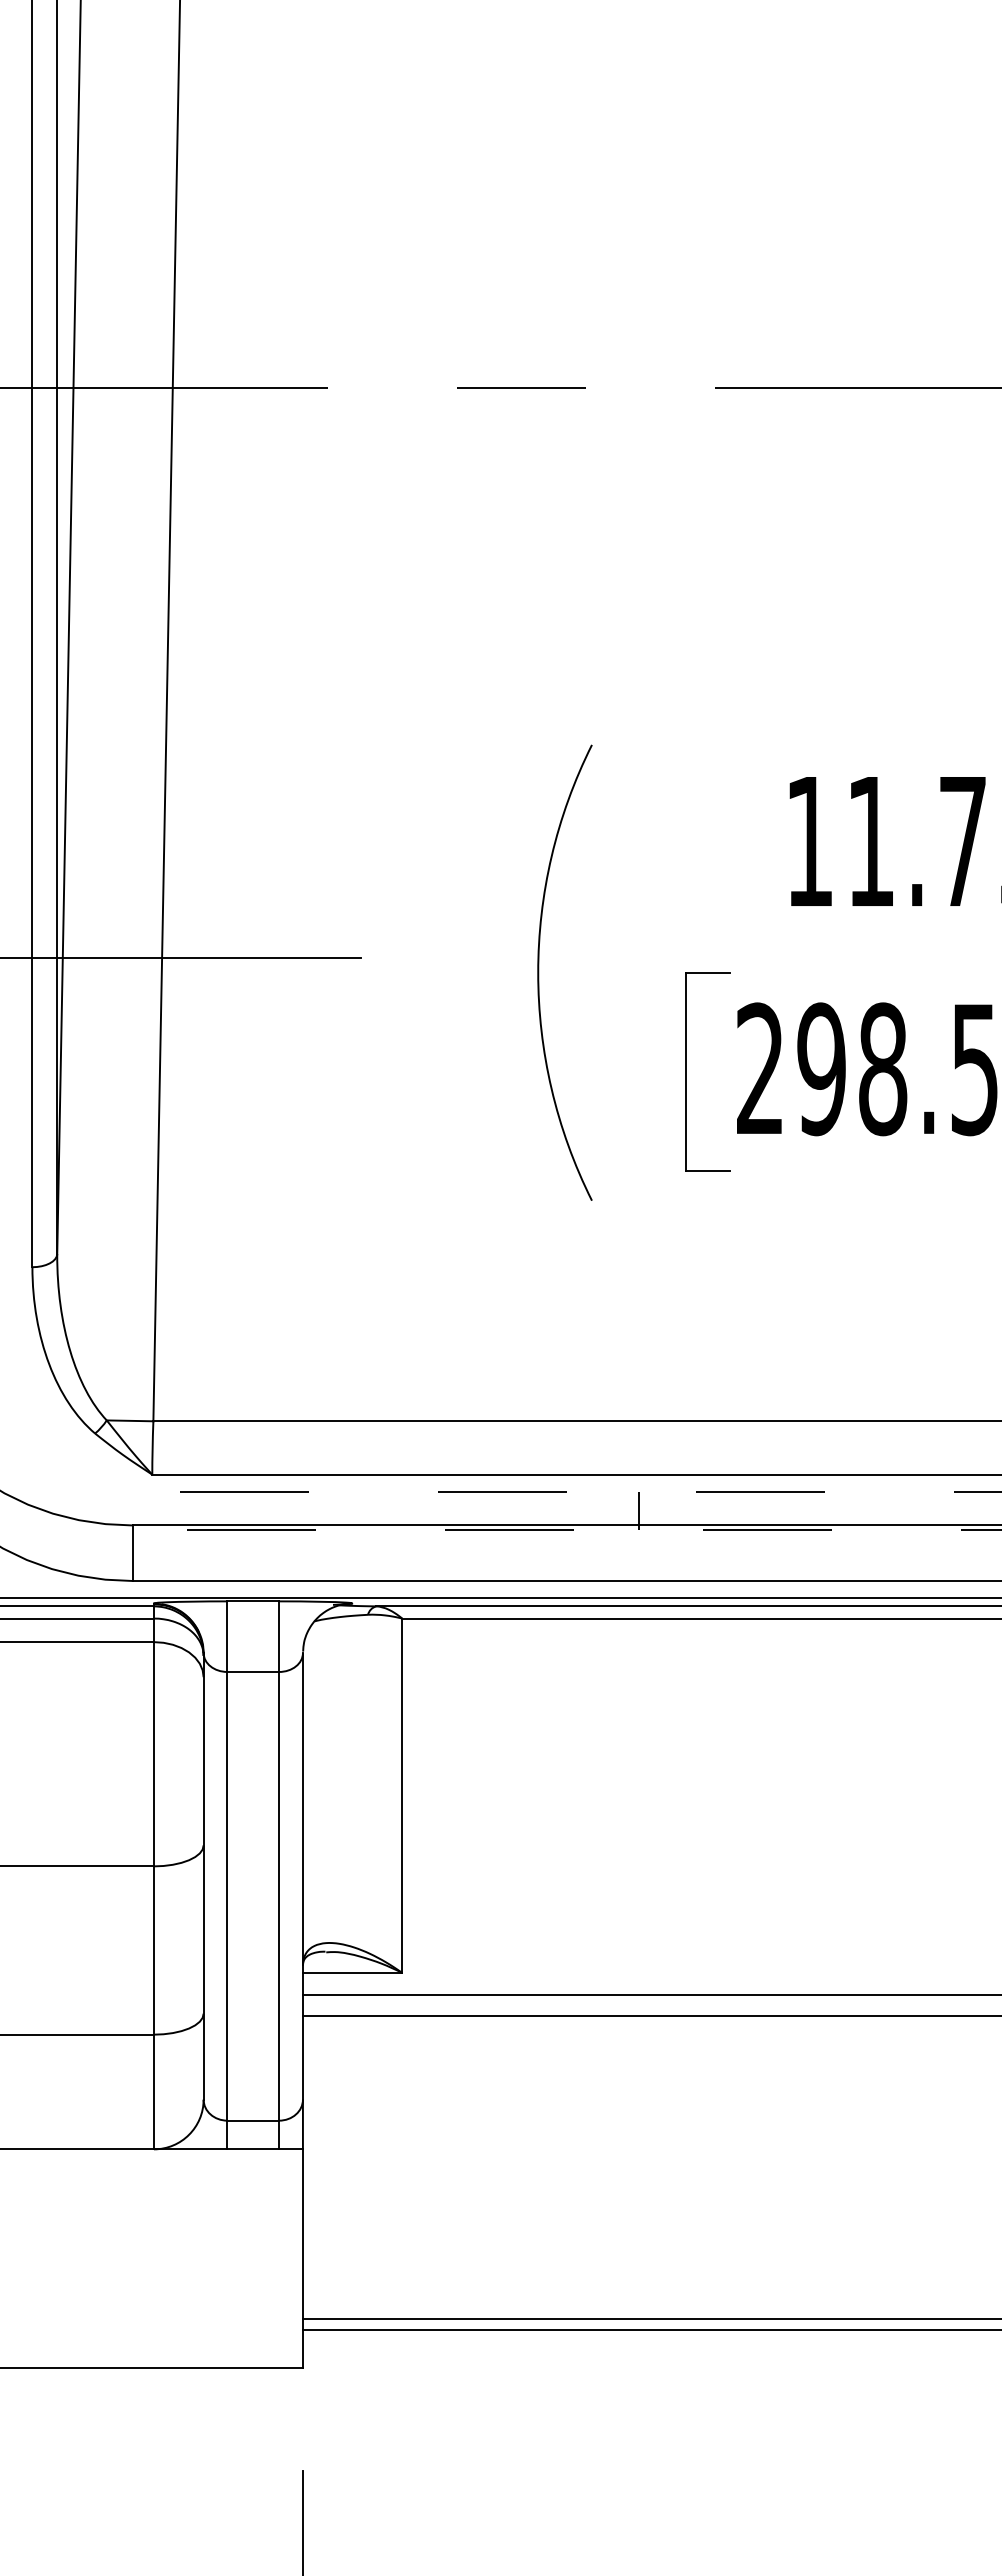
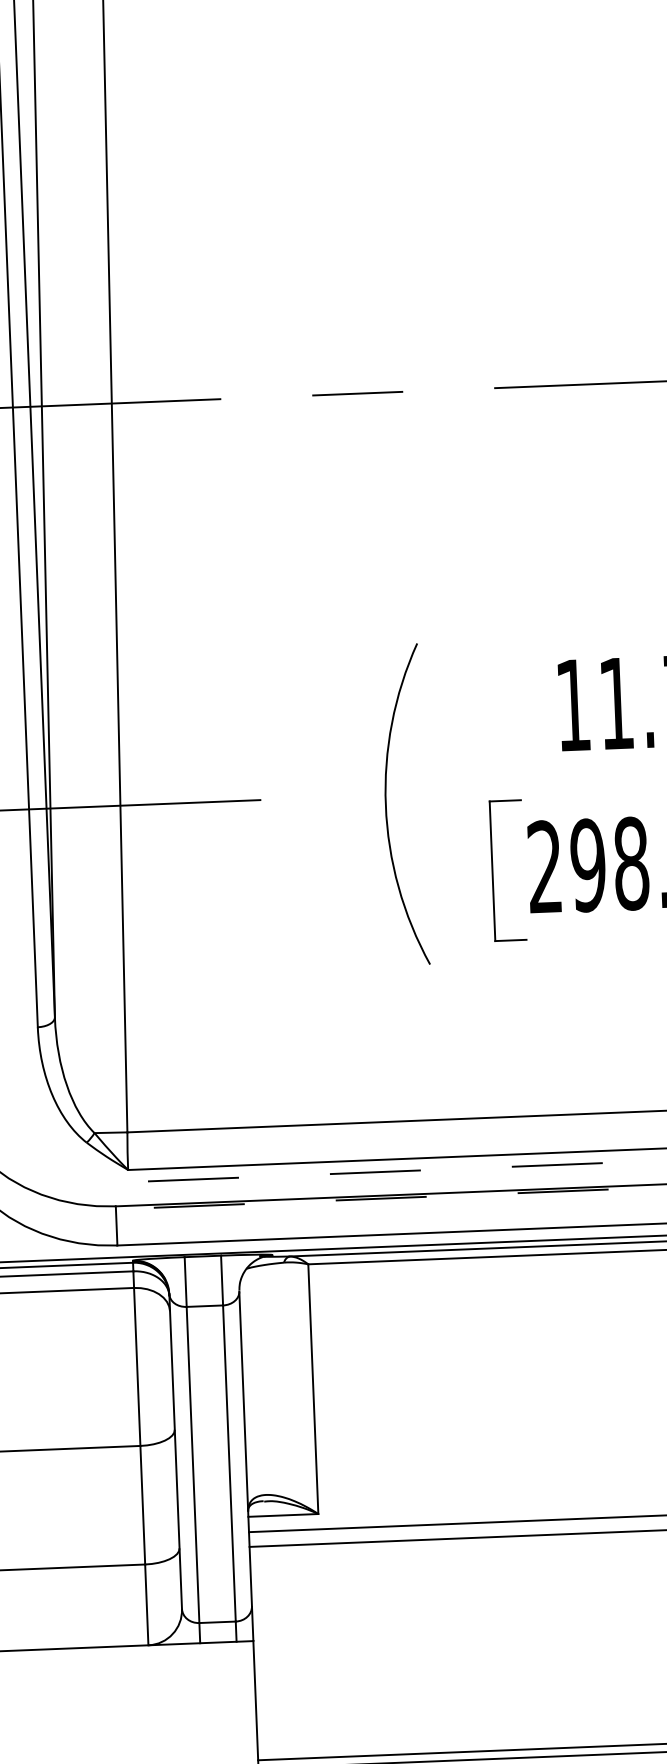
line: (638, 1510) -> (471, 1181), removed

